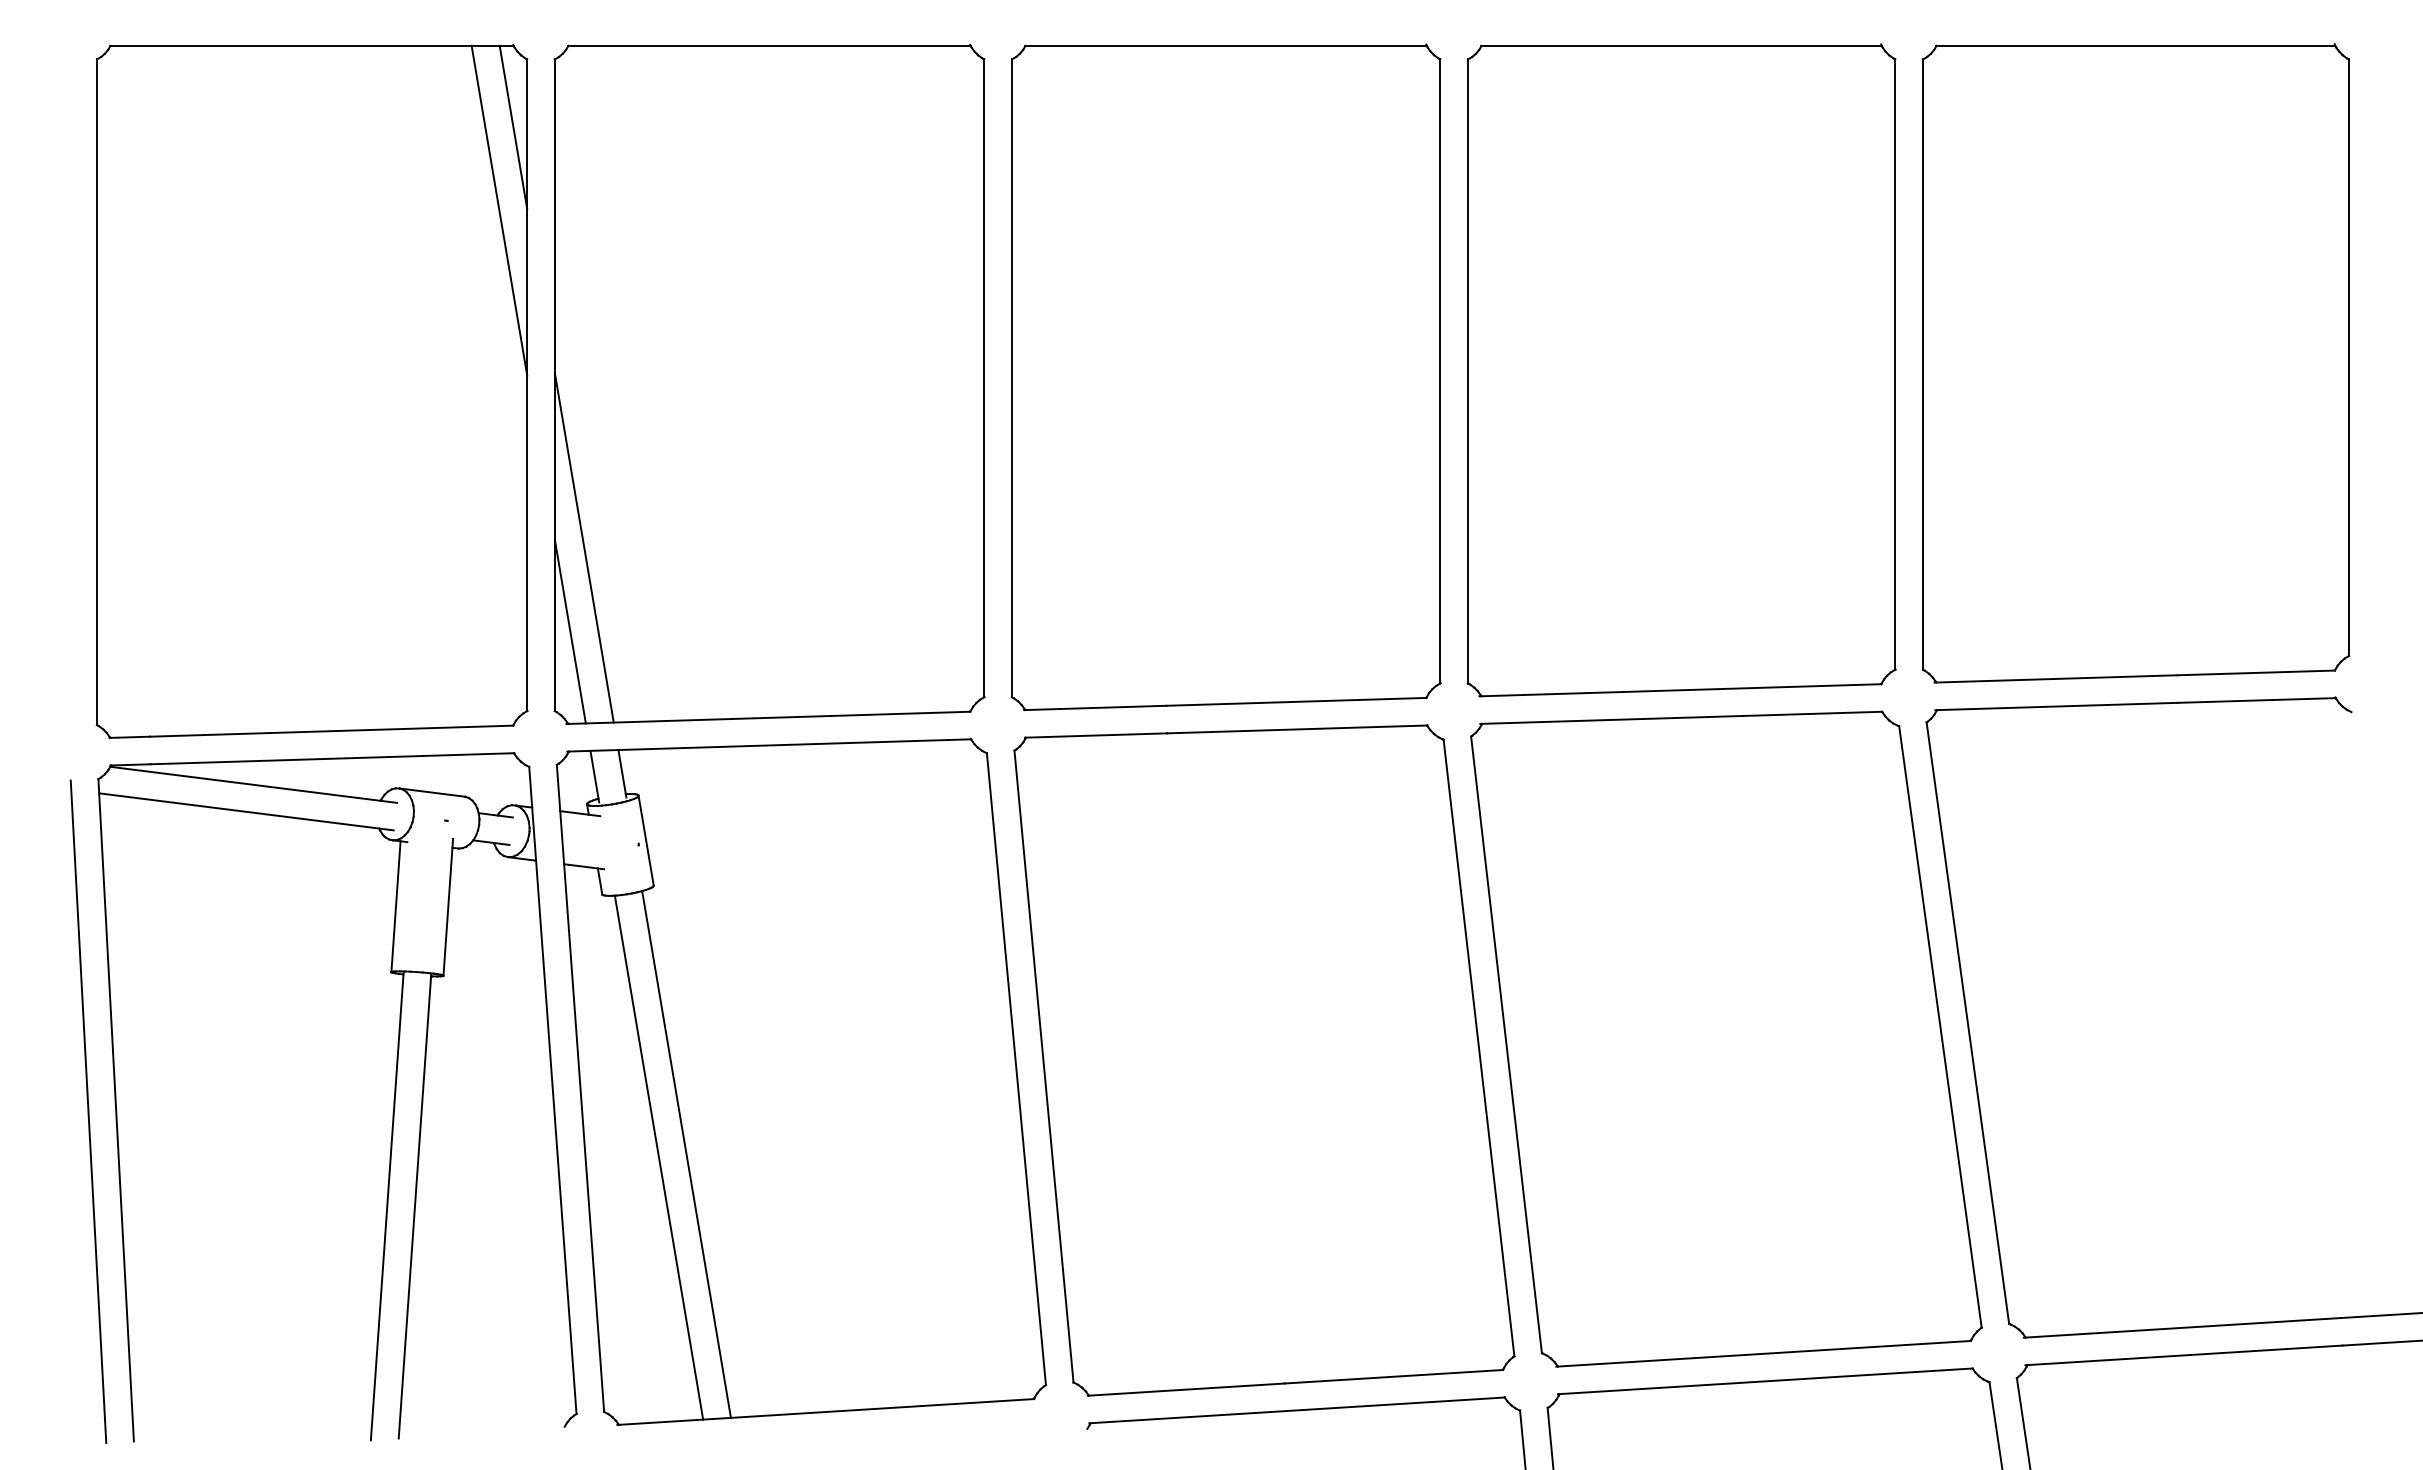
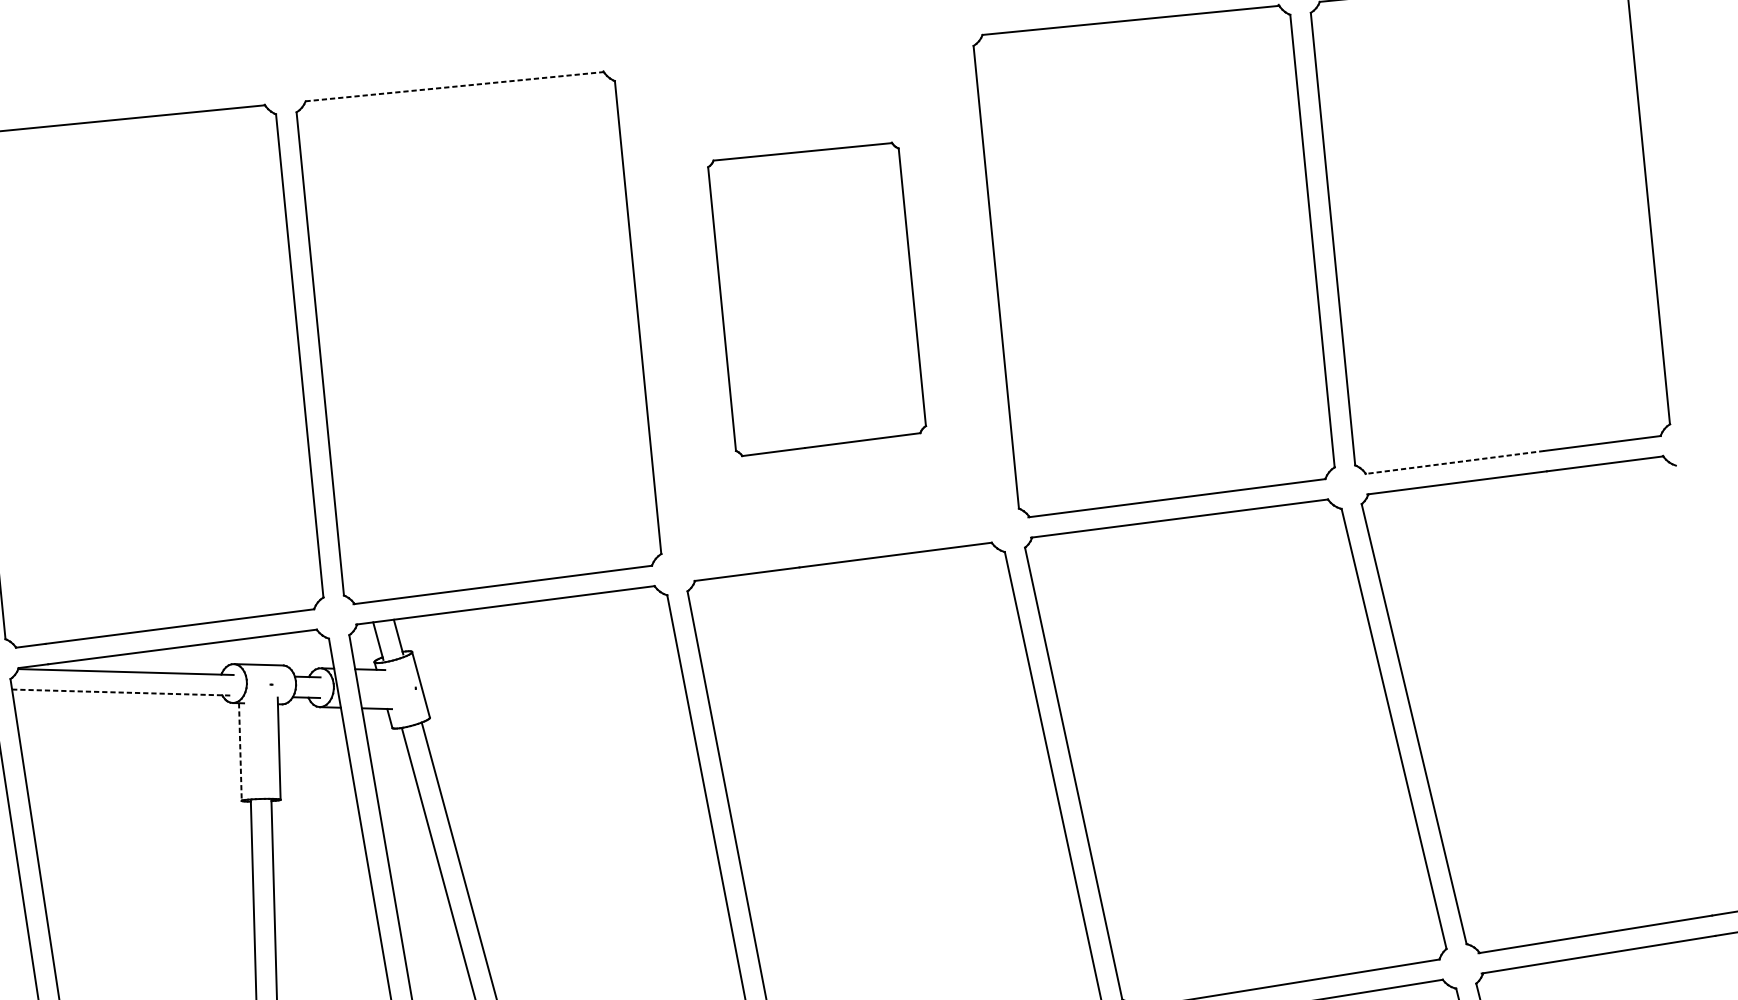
line: (770, 45) -> (455, 86), solid -> dashed
line: (513, 126) -> (270, 165), removed
line: (499, 210) -> (266, 228), removed
part: (1225, 377) -> (816, 299), size x0.6
line: (583, 547) -> (353, 472), removed
line: (569, 631) -> (349, 535), removed
line: (2056, 678) -> (1454, 462), solid -> dashed
line: (246, 811) -> (122, 692), solid -> dashed
line: (395, 906) -> (240, 751), solid -> dashed

